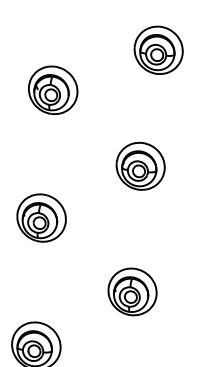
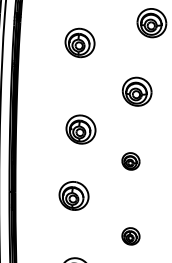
part: (52, 90) -> (80, 129), moved
part: (139, 166) -> (130, 161), size x0.6
part: (131, 292) -> (130, 236), size x0.6

